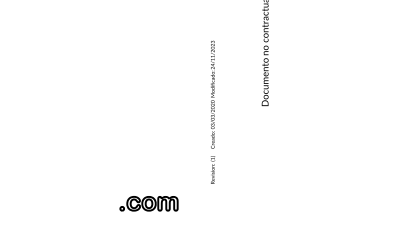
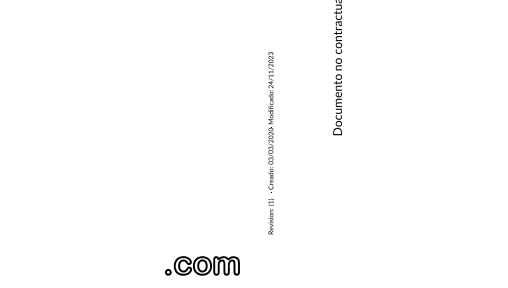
part: (148, 203) -> (201, 265), moved

